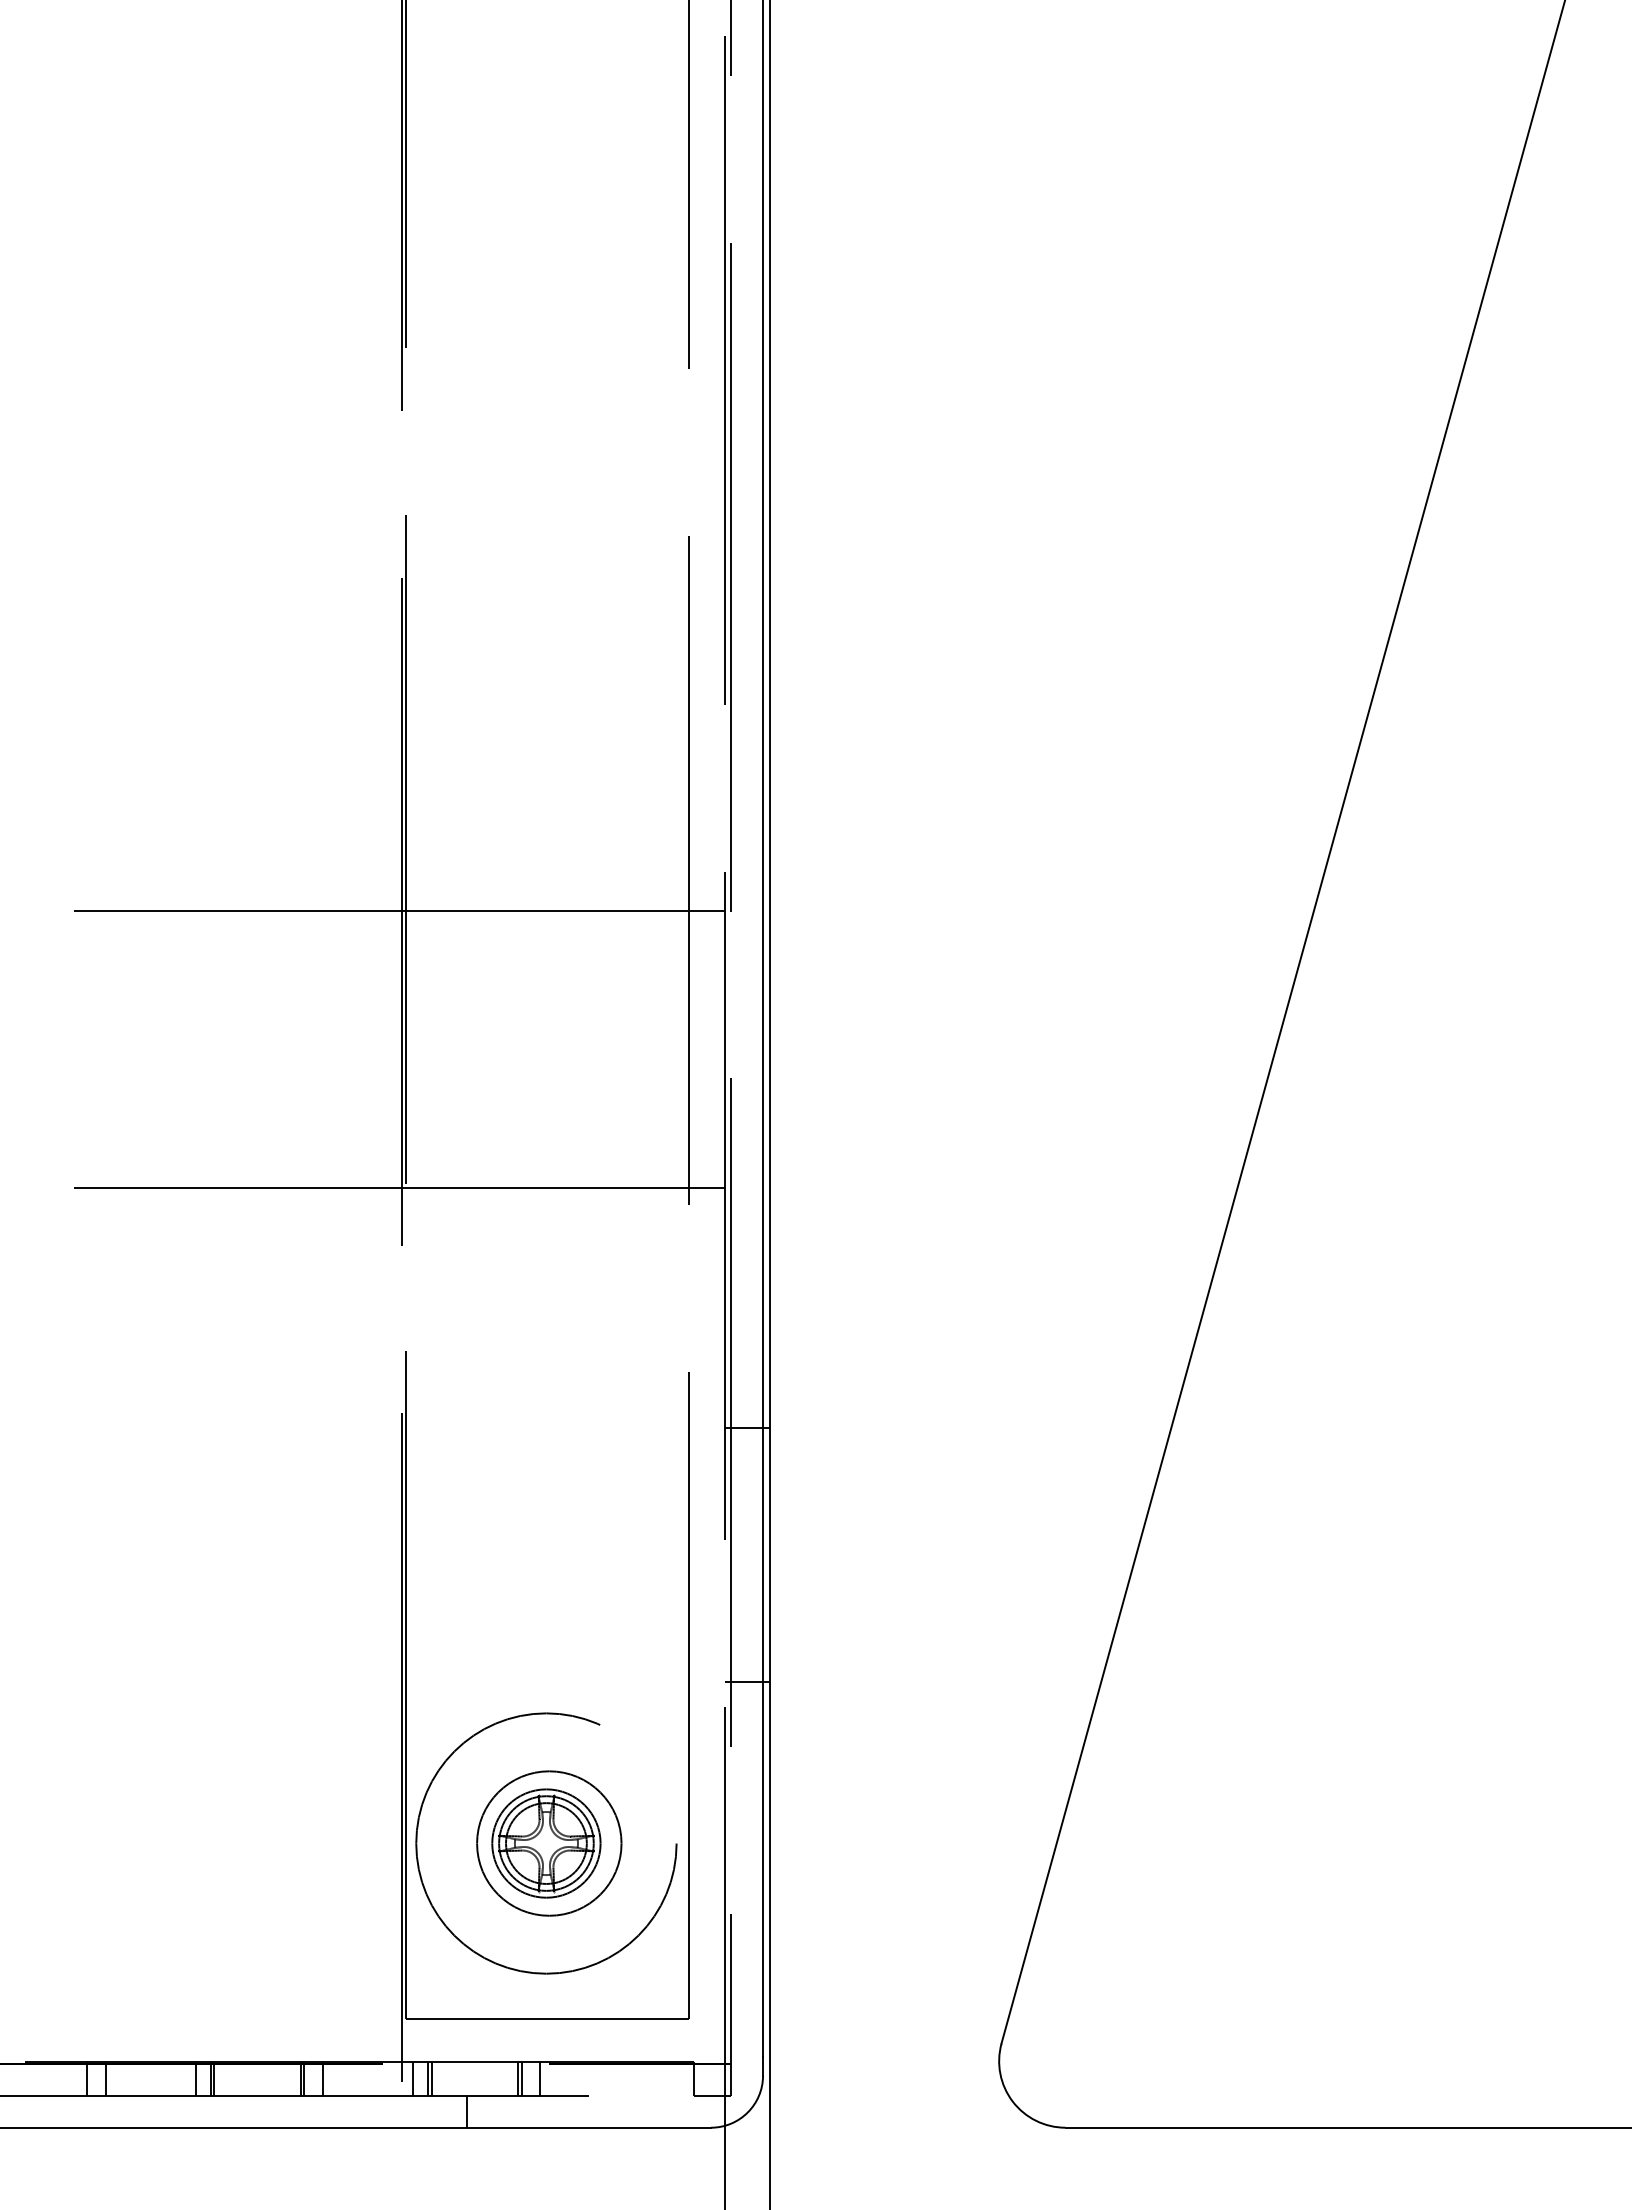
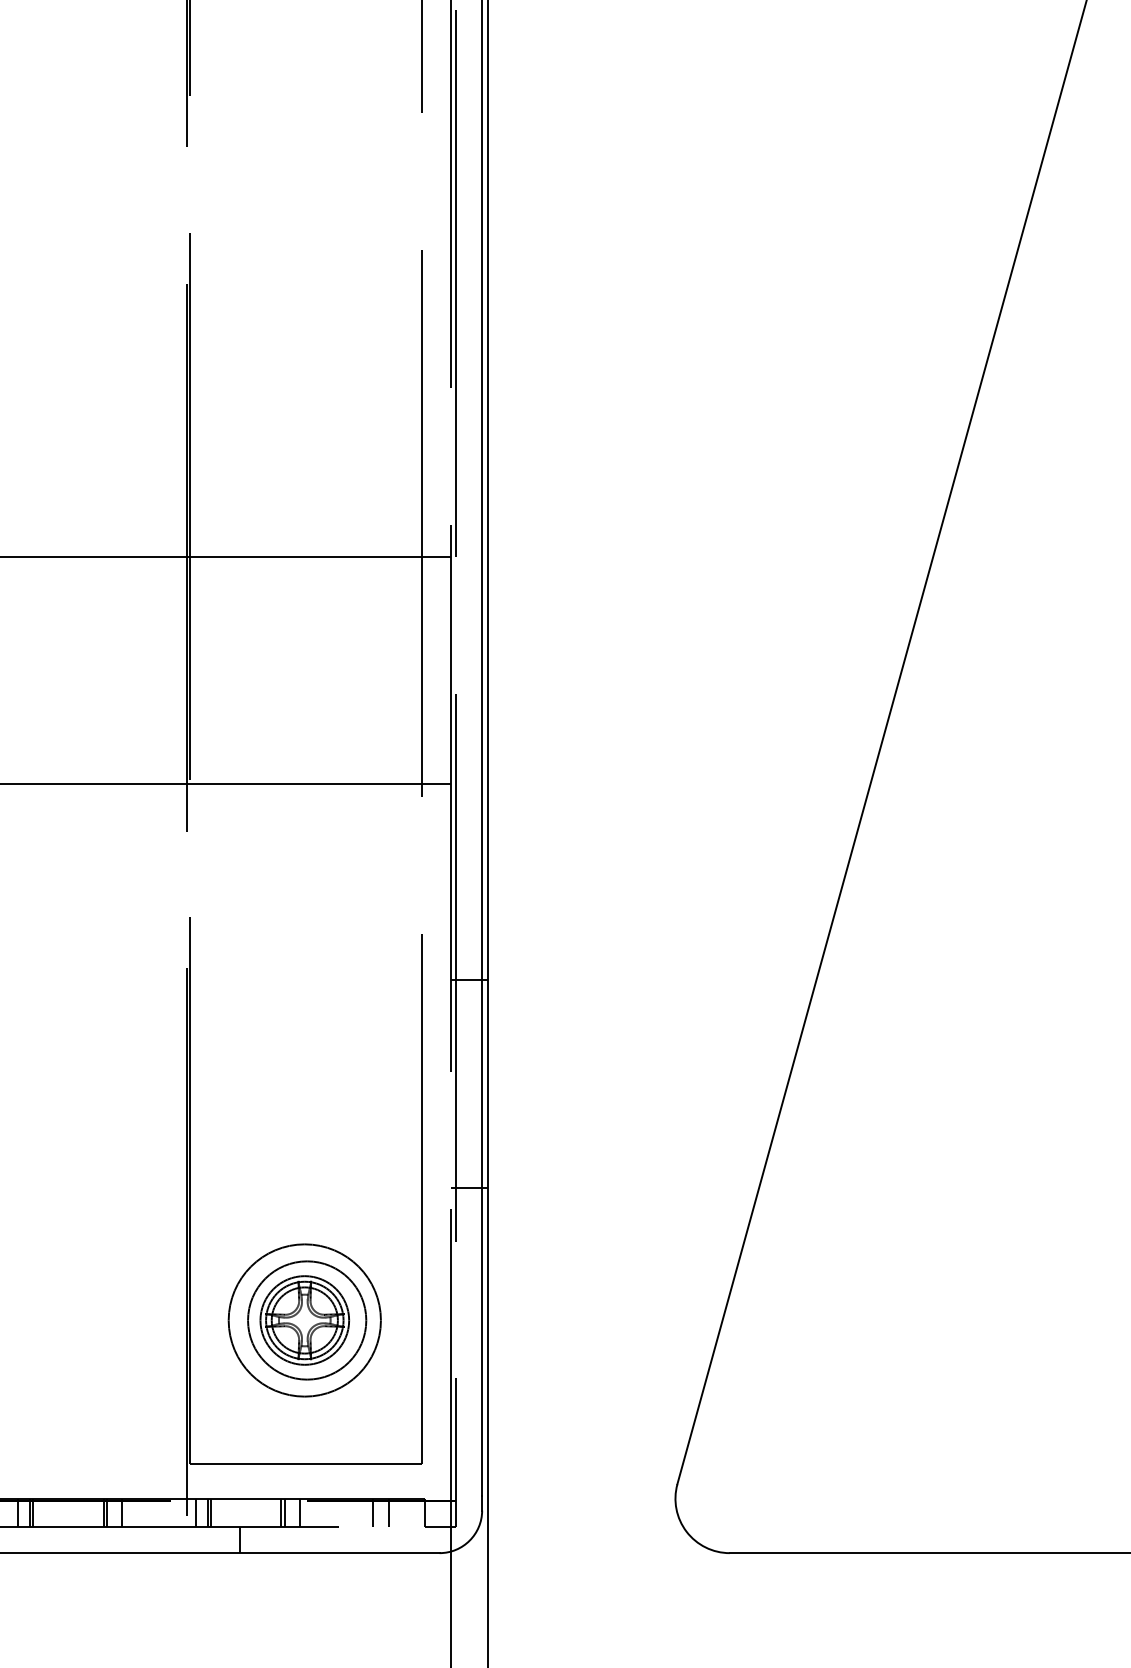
circle: (546, 1843) -> (304, 1320), size x0.71
line: (630, 2078) -> (373, 1512), added
line: (648, 2078) -> (388, 1512), added

